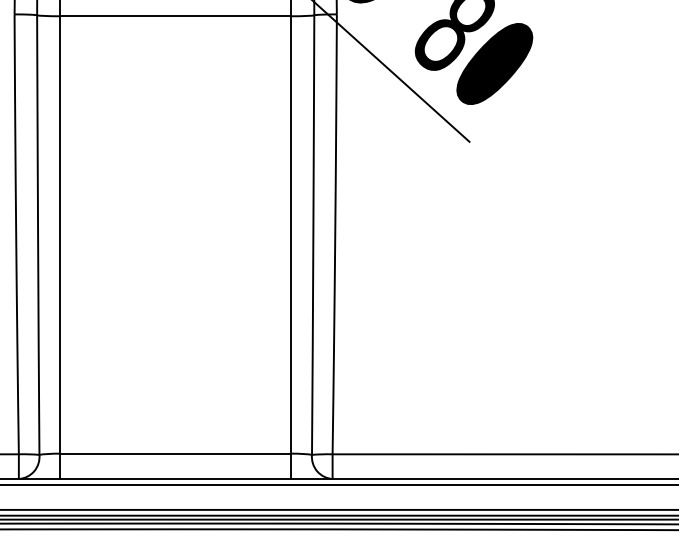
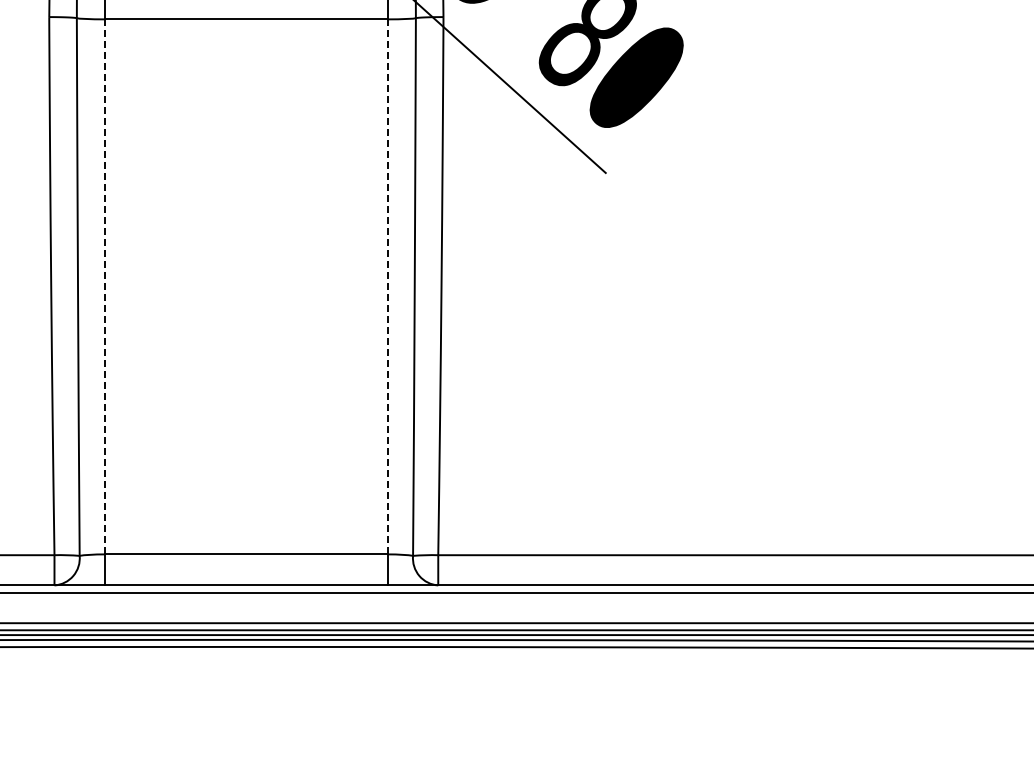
line: (59, 234) -> (104, 286), solid -> dashed
line: (291, 234) -> (387, 286), solid -> dashed

